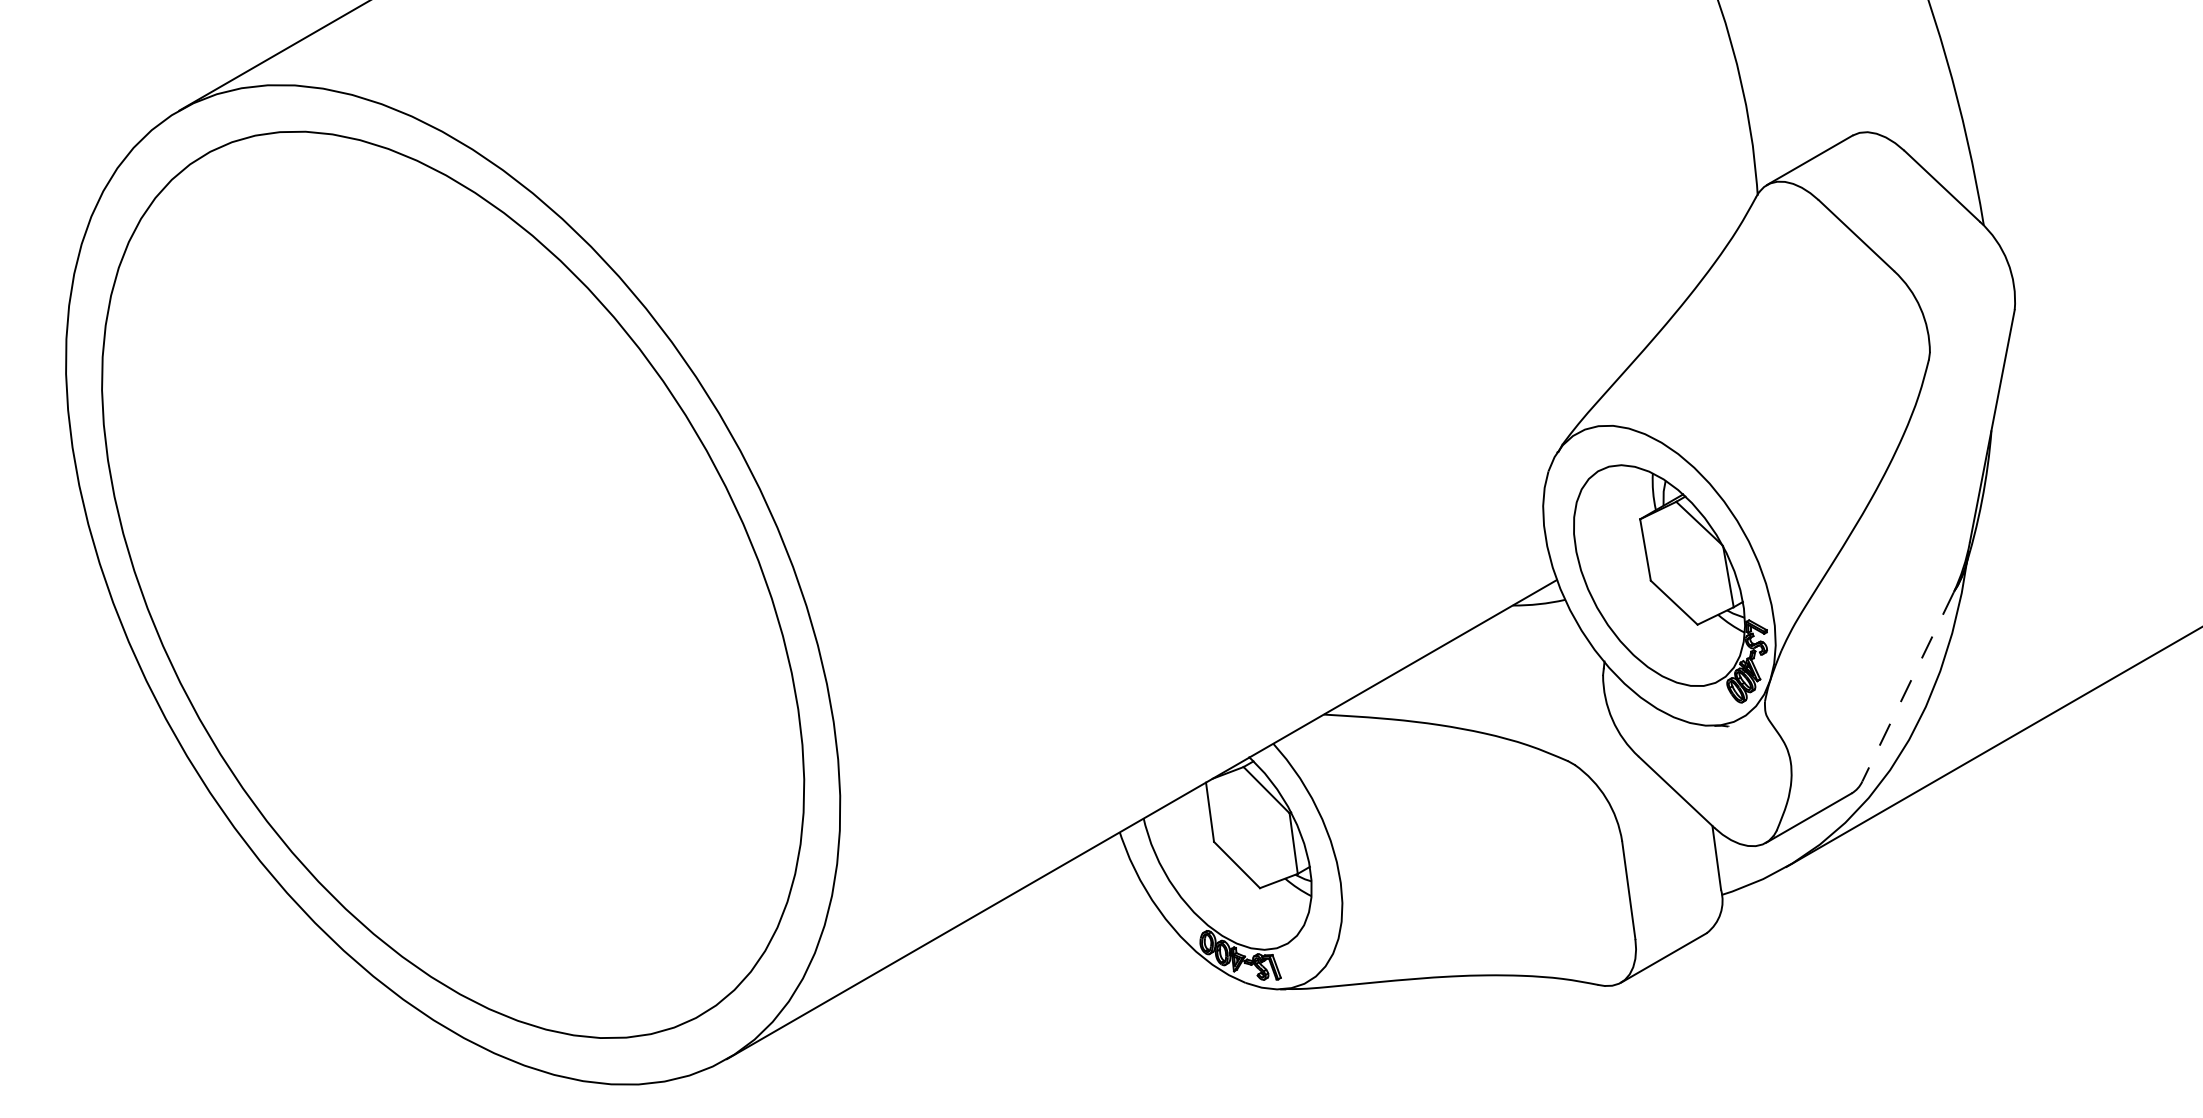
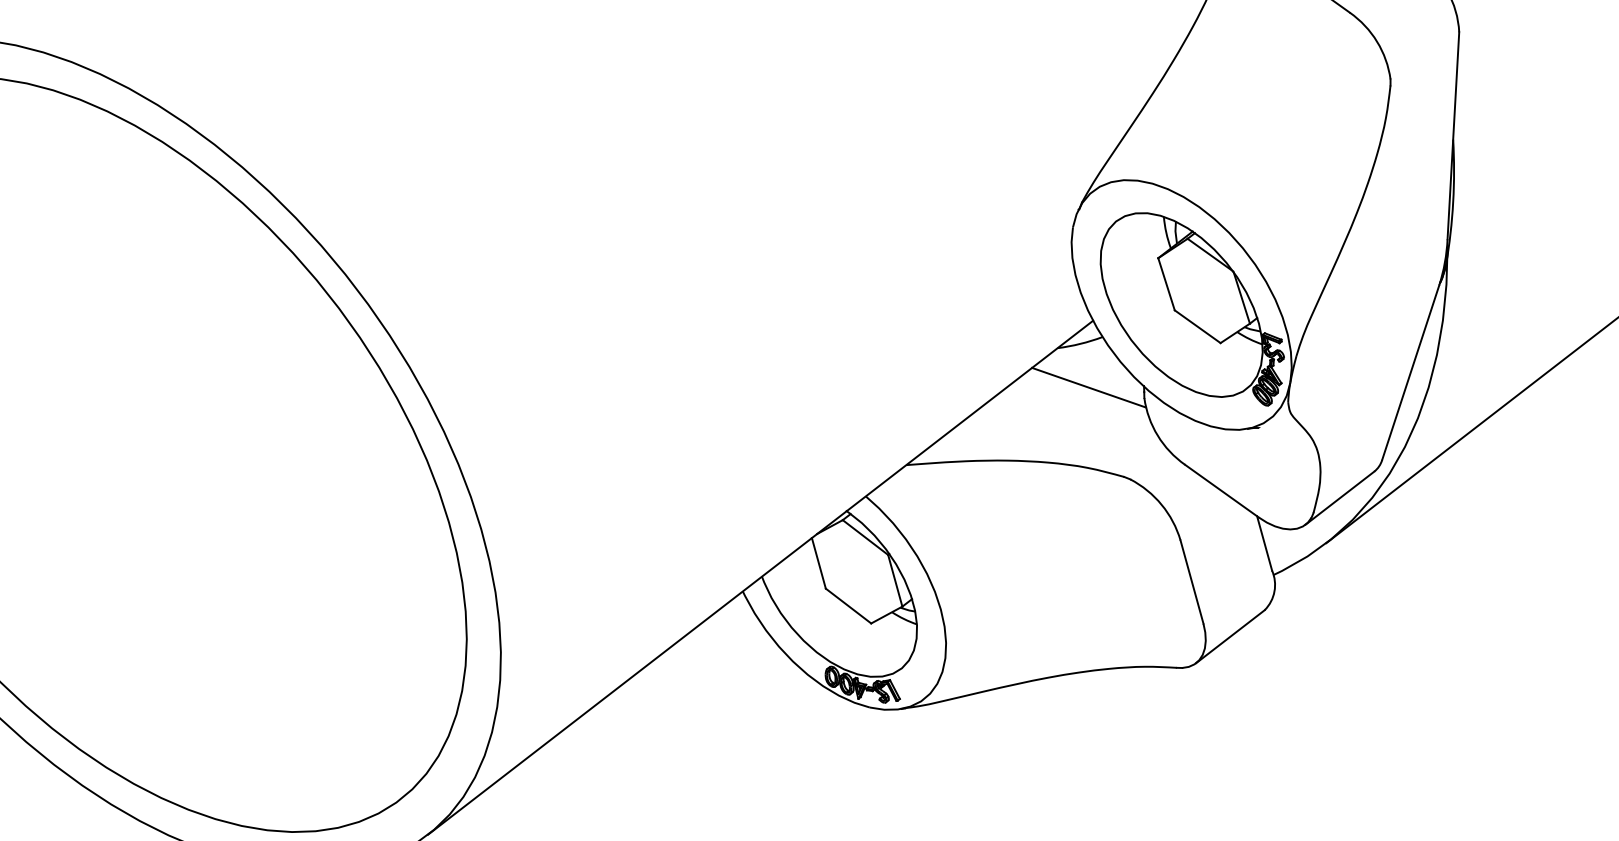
line: (1541, 654) -> (1088, 387), added
line: (1907, 687) -> (1410, 373), dashed -> solid

